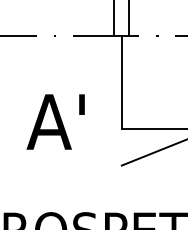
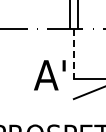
line: (121, 83) -> (73, 54), solid -> dashed
text: (55, 122) -> (49, 75), moved

